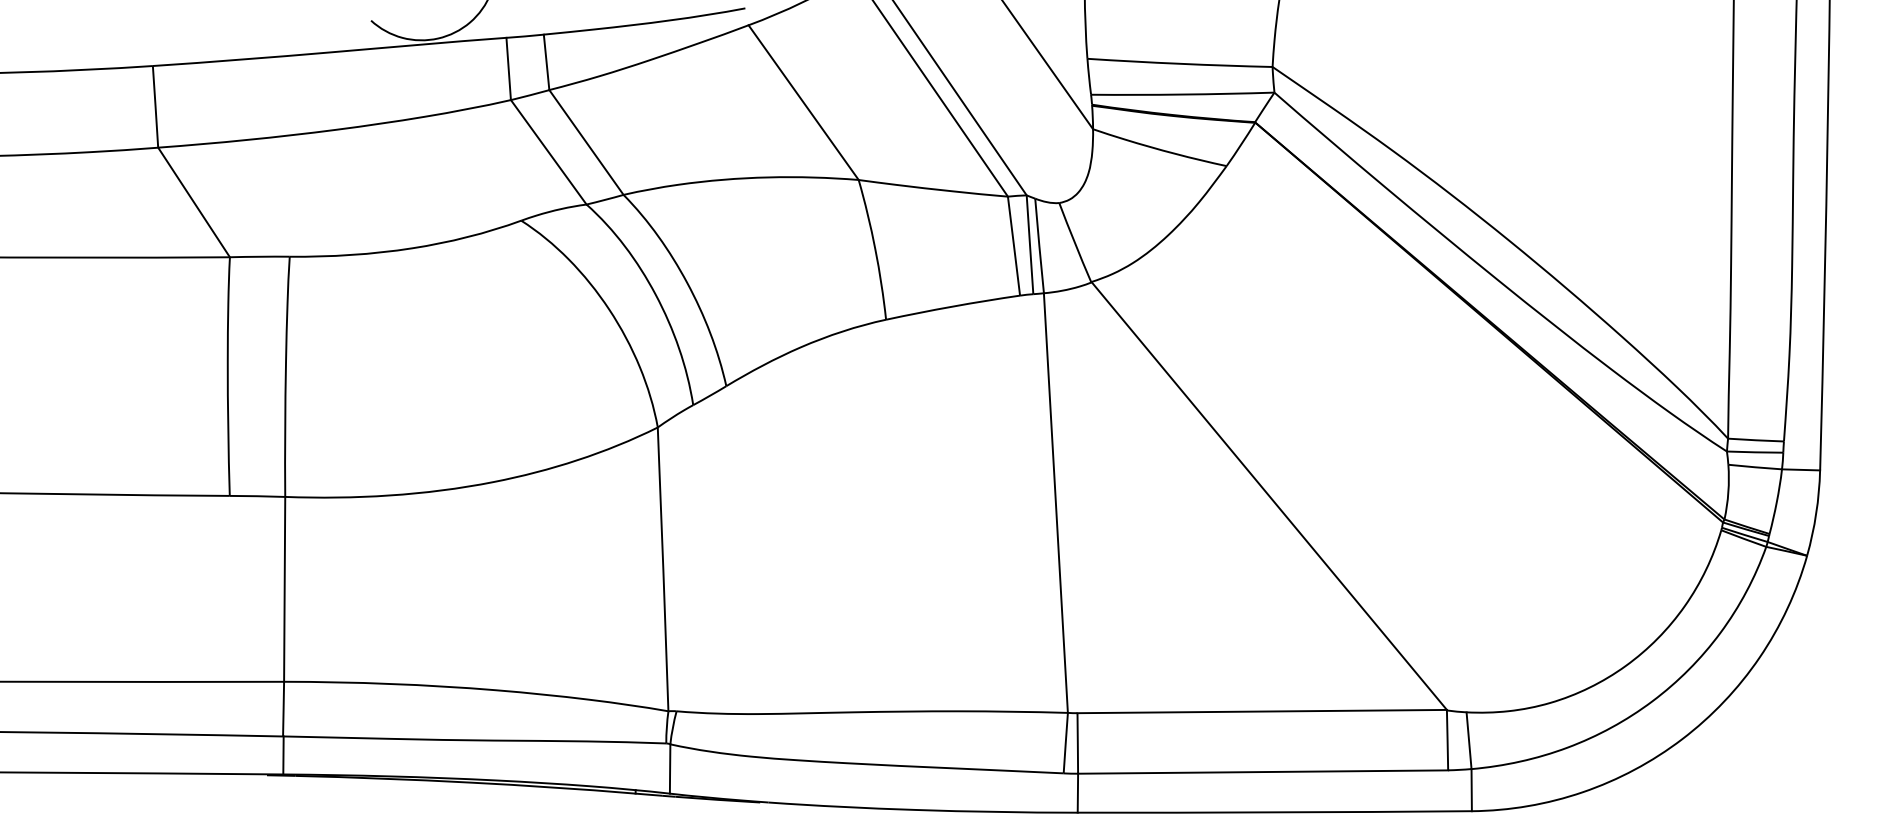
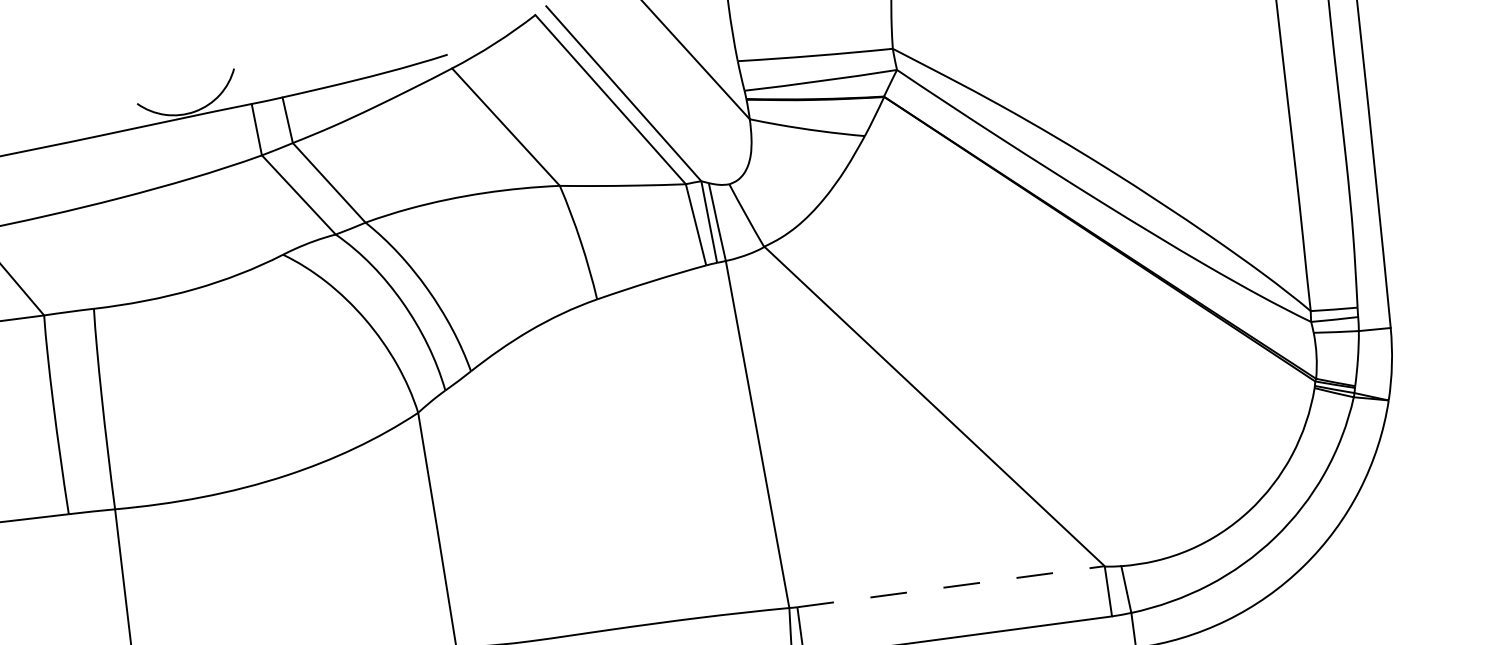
line: (1262, 711) -> (951, 586), solid -> dashed

